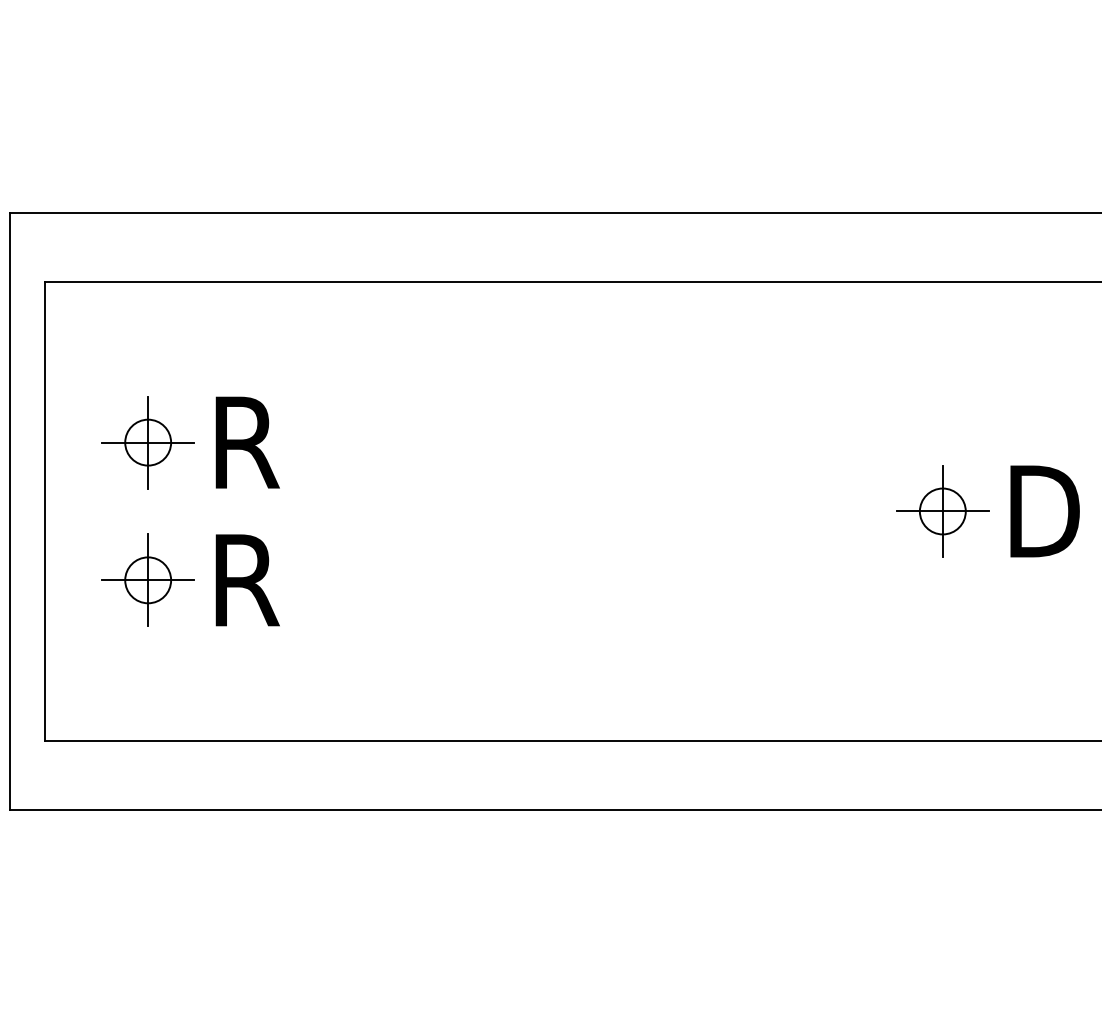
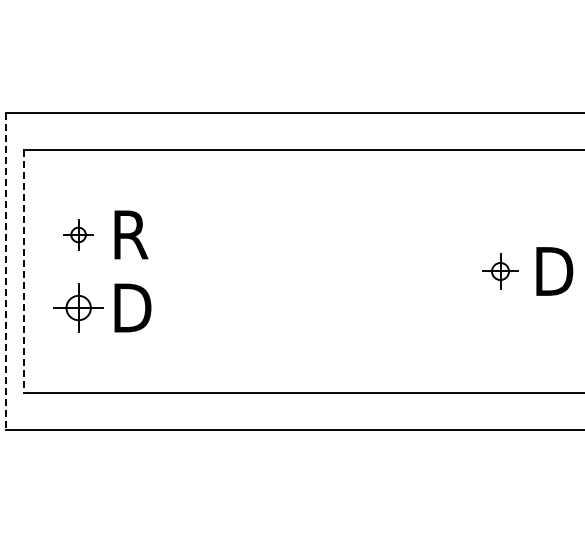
part: (147, 441) -> (78, 234), size x0.6
line: (10, 511) -> (5, 271), solid -> dashed
line: (44, 511) -> (23, 271), solid -> dashed
part: (942, 511) -> (500, 271), size x0.7
text: (255, 581) -> (135, 308), R -> D

